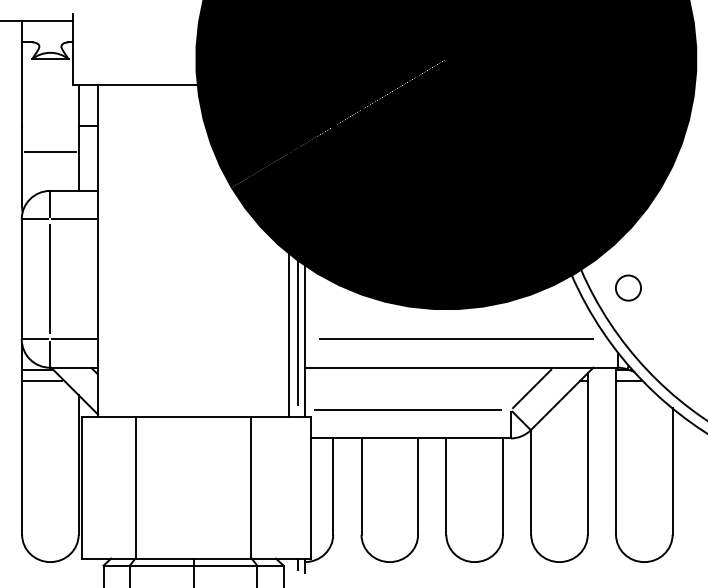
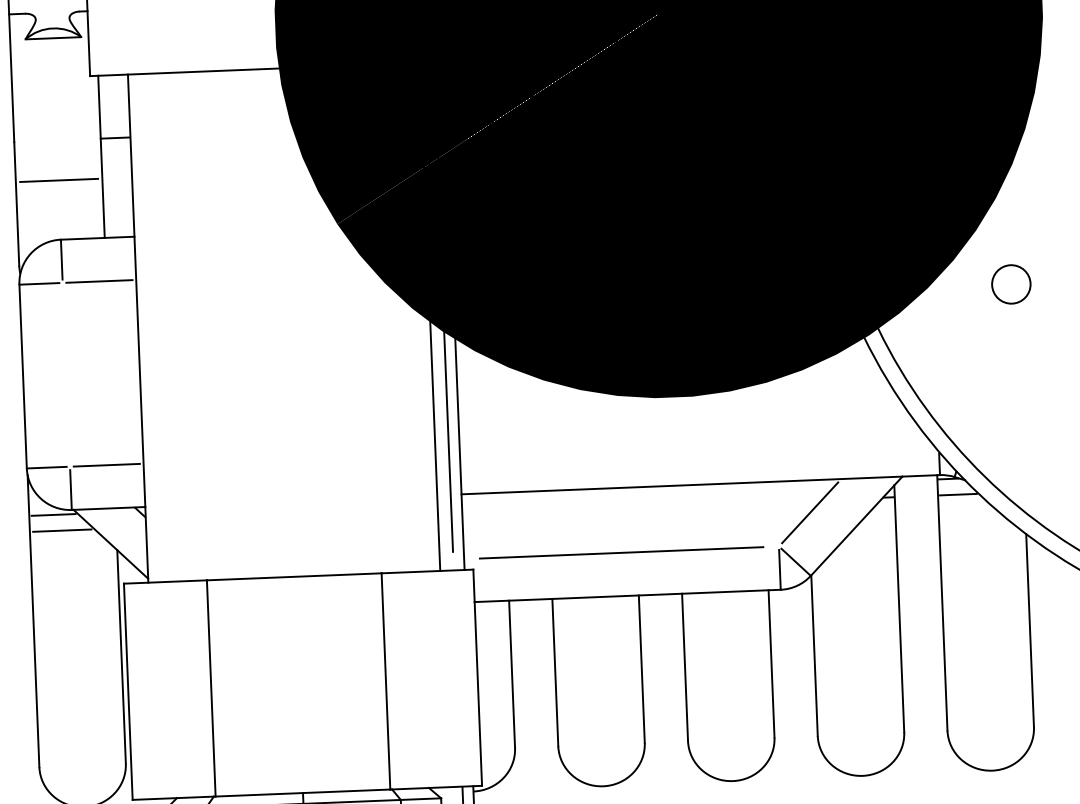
line: (50, 279) -> (67, 375), removed
circle: (628, 287) -> (1011, 283), moved
line: (456, 338) -> (691, 440), removed

